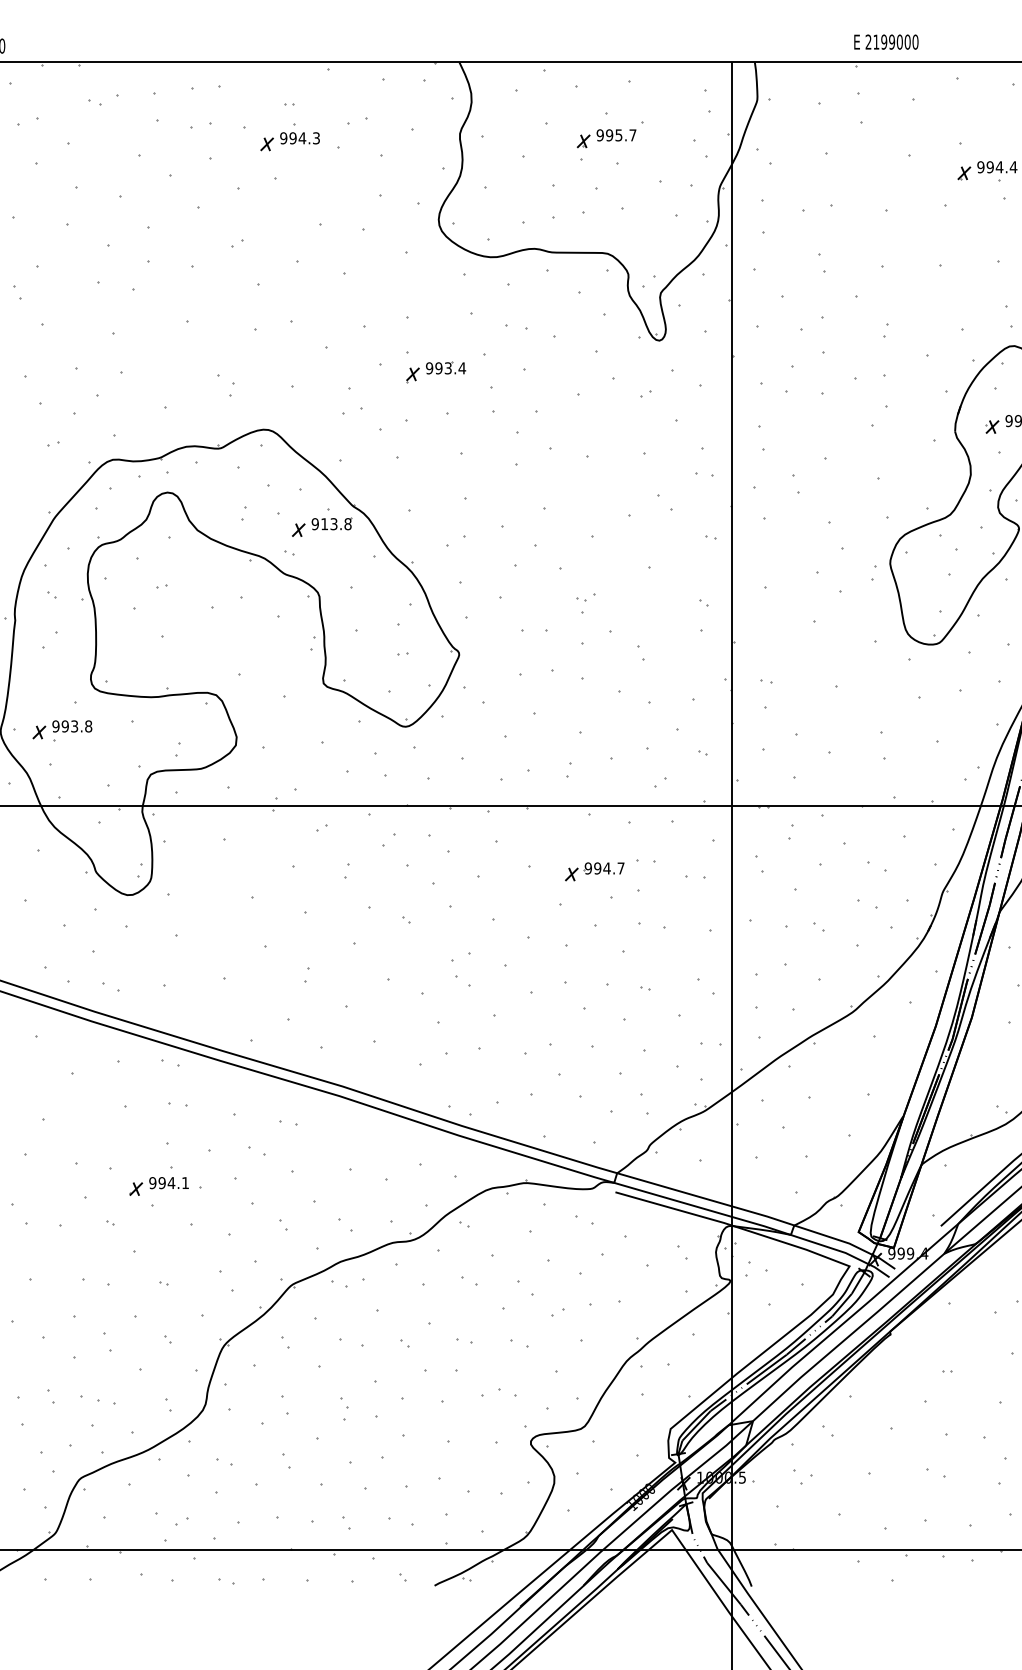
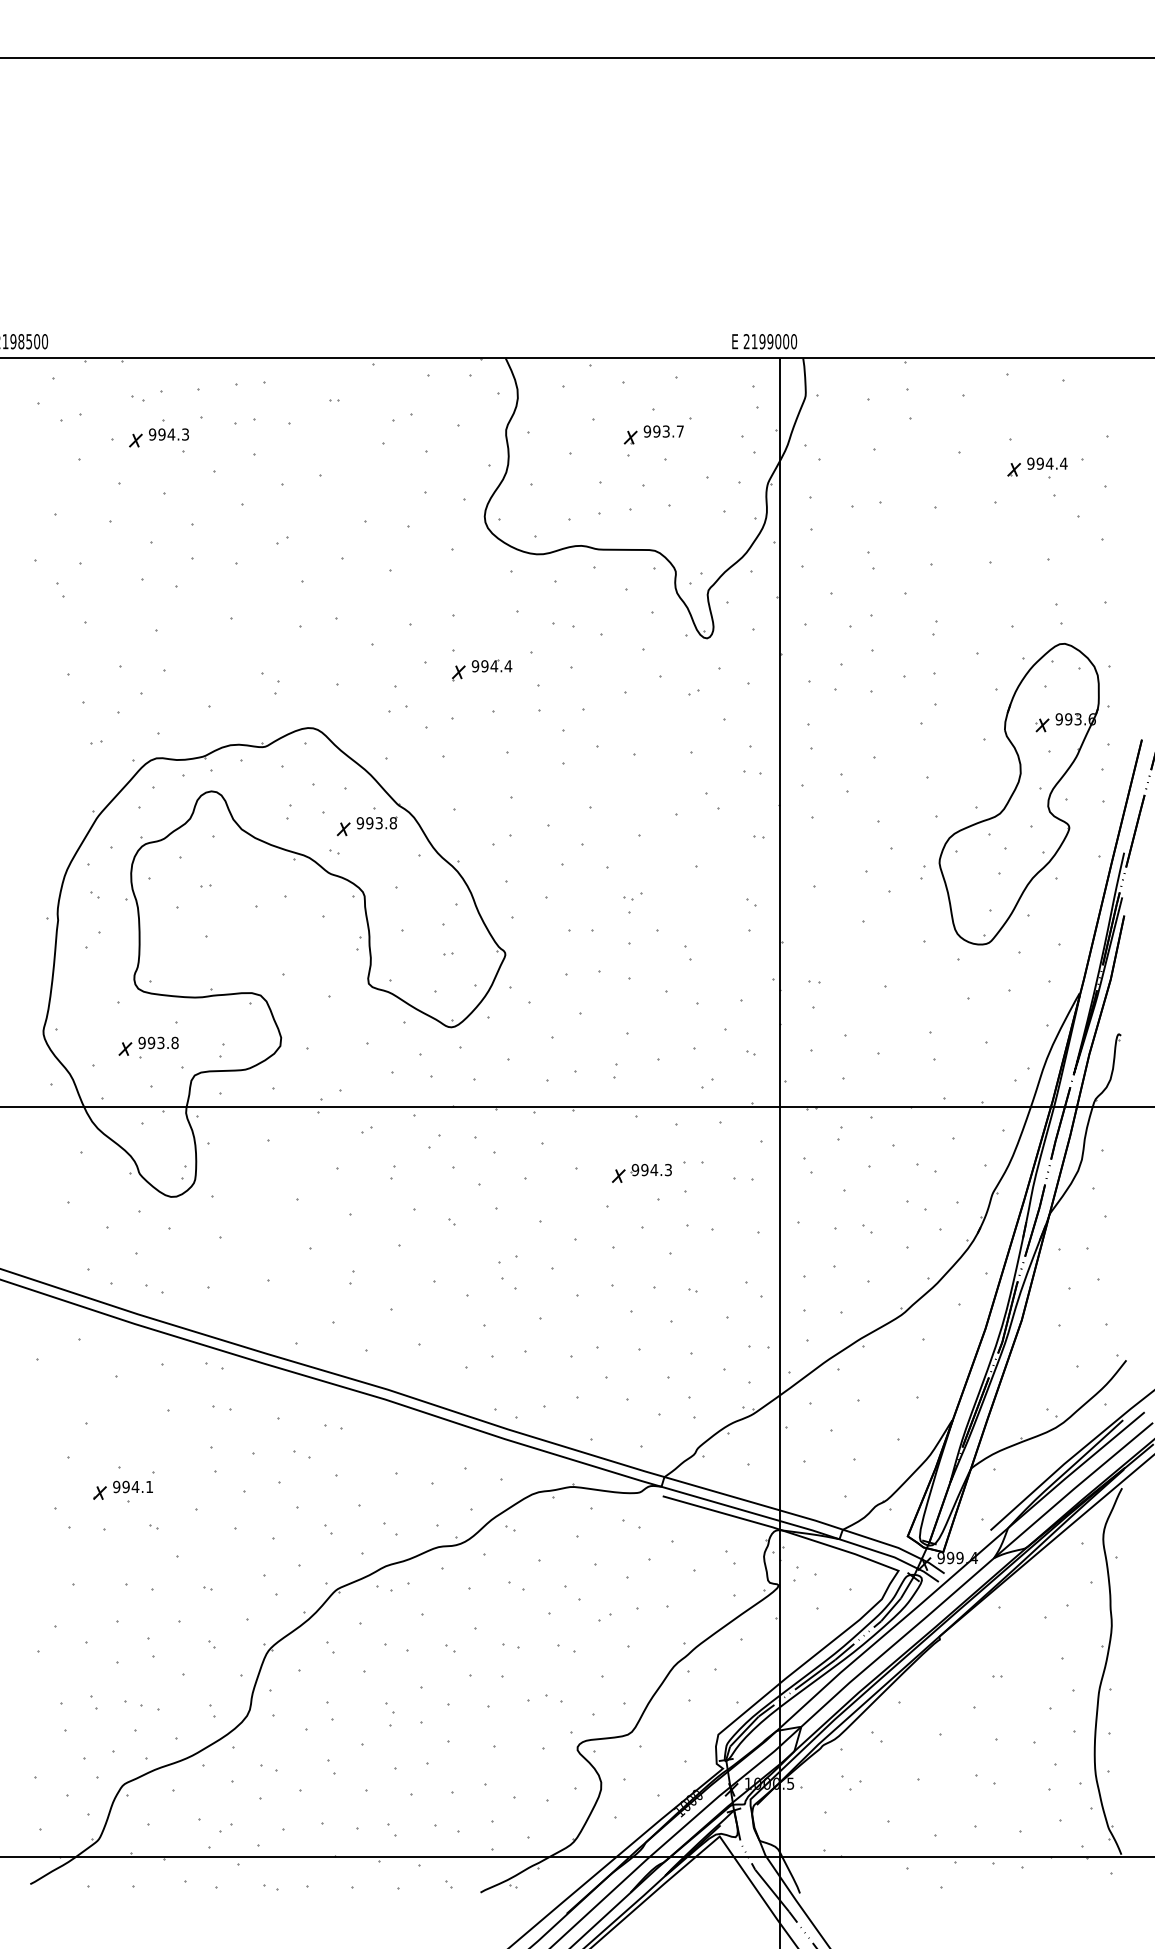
text: (886, 41) -> (764, 341), moved
text: (619, 134) -> (666, 430), 995.7 -> 993.7
part: (289, 137) -> (158, 433), moved
text: (448, 368) -> (494, 666), 993.4 -> 994.4
text: (324, 524) -> (369, 823), 913.8 -> 993.8
part: (62, 730) -> (148, 1047), moved
text: (621, 867) -> (668, 1169), 994.7 -> 994.3
part: (158, 1185) -> (122, 1489), moved

